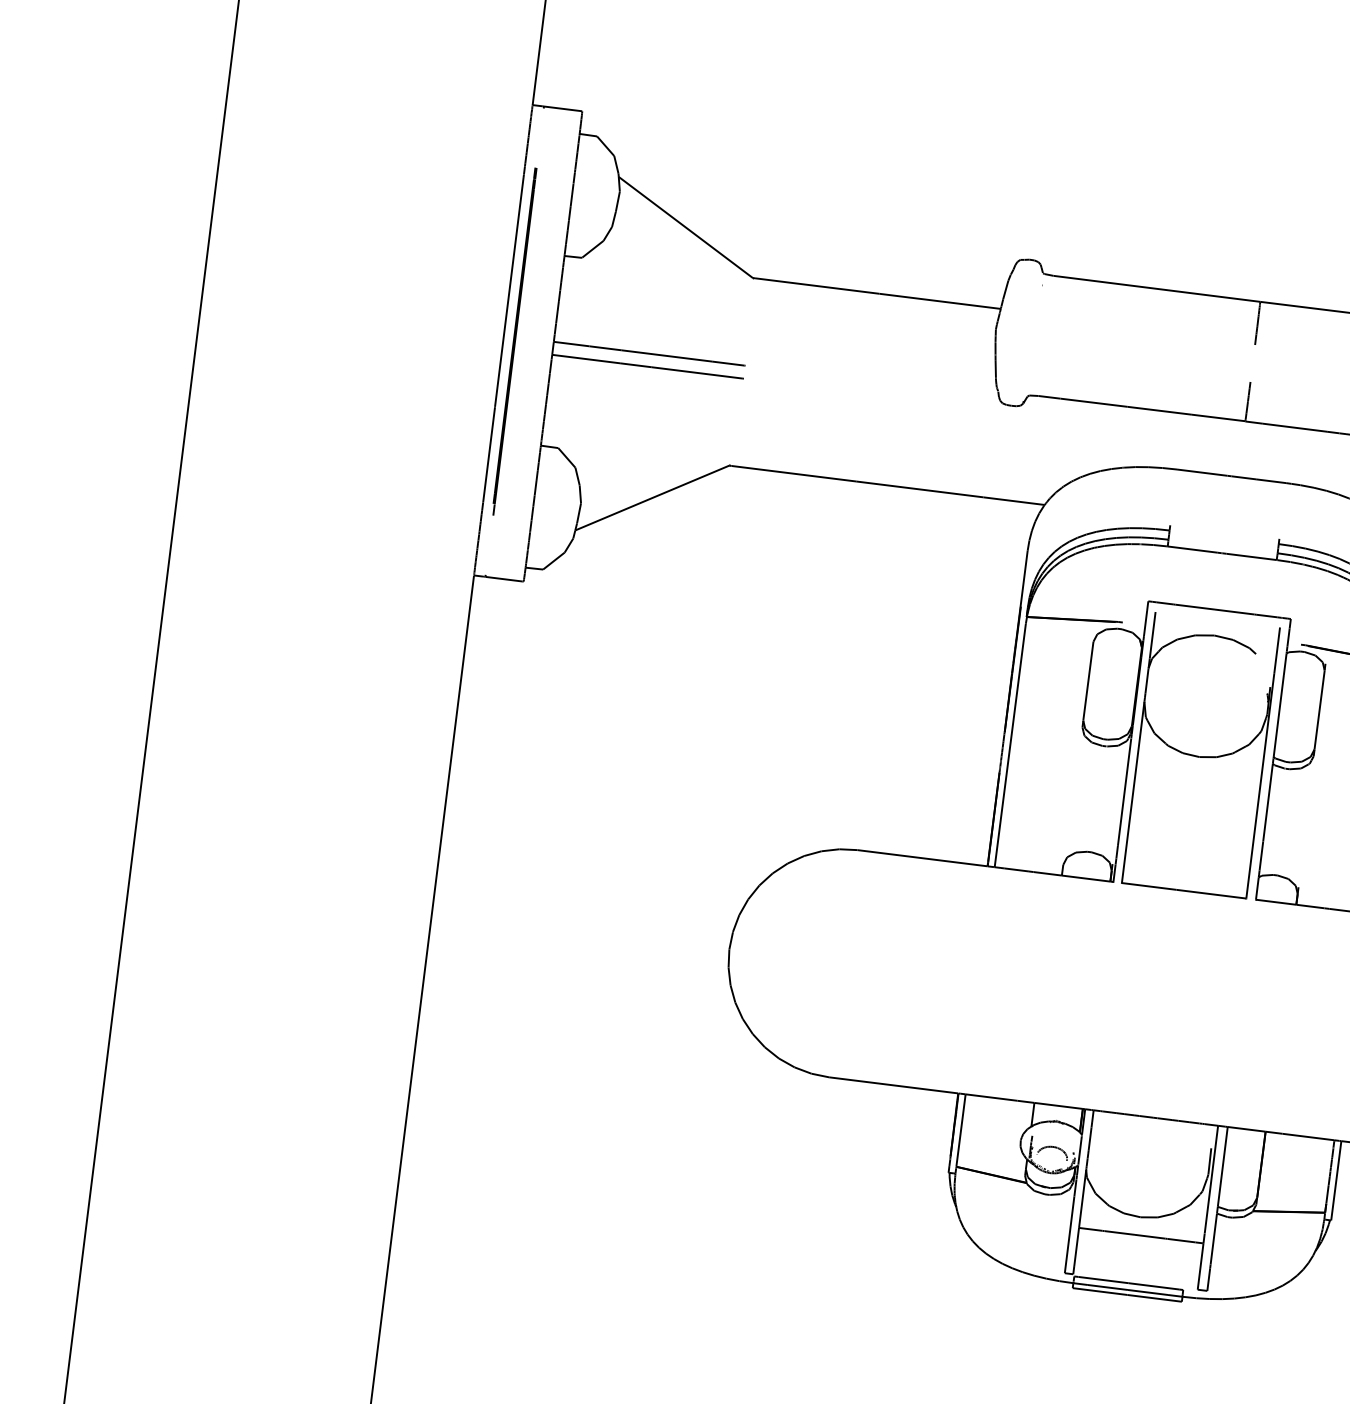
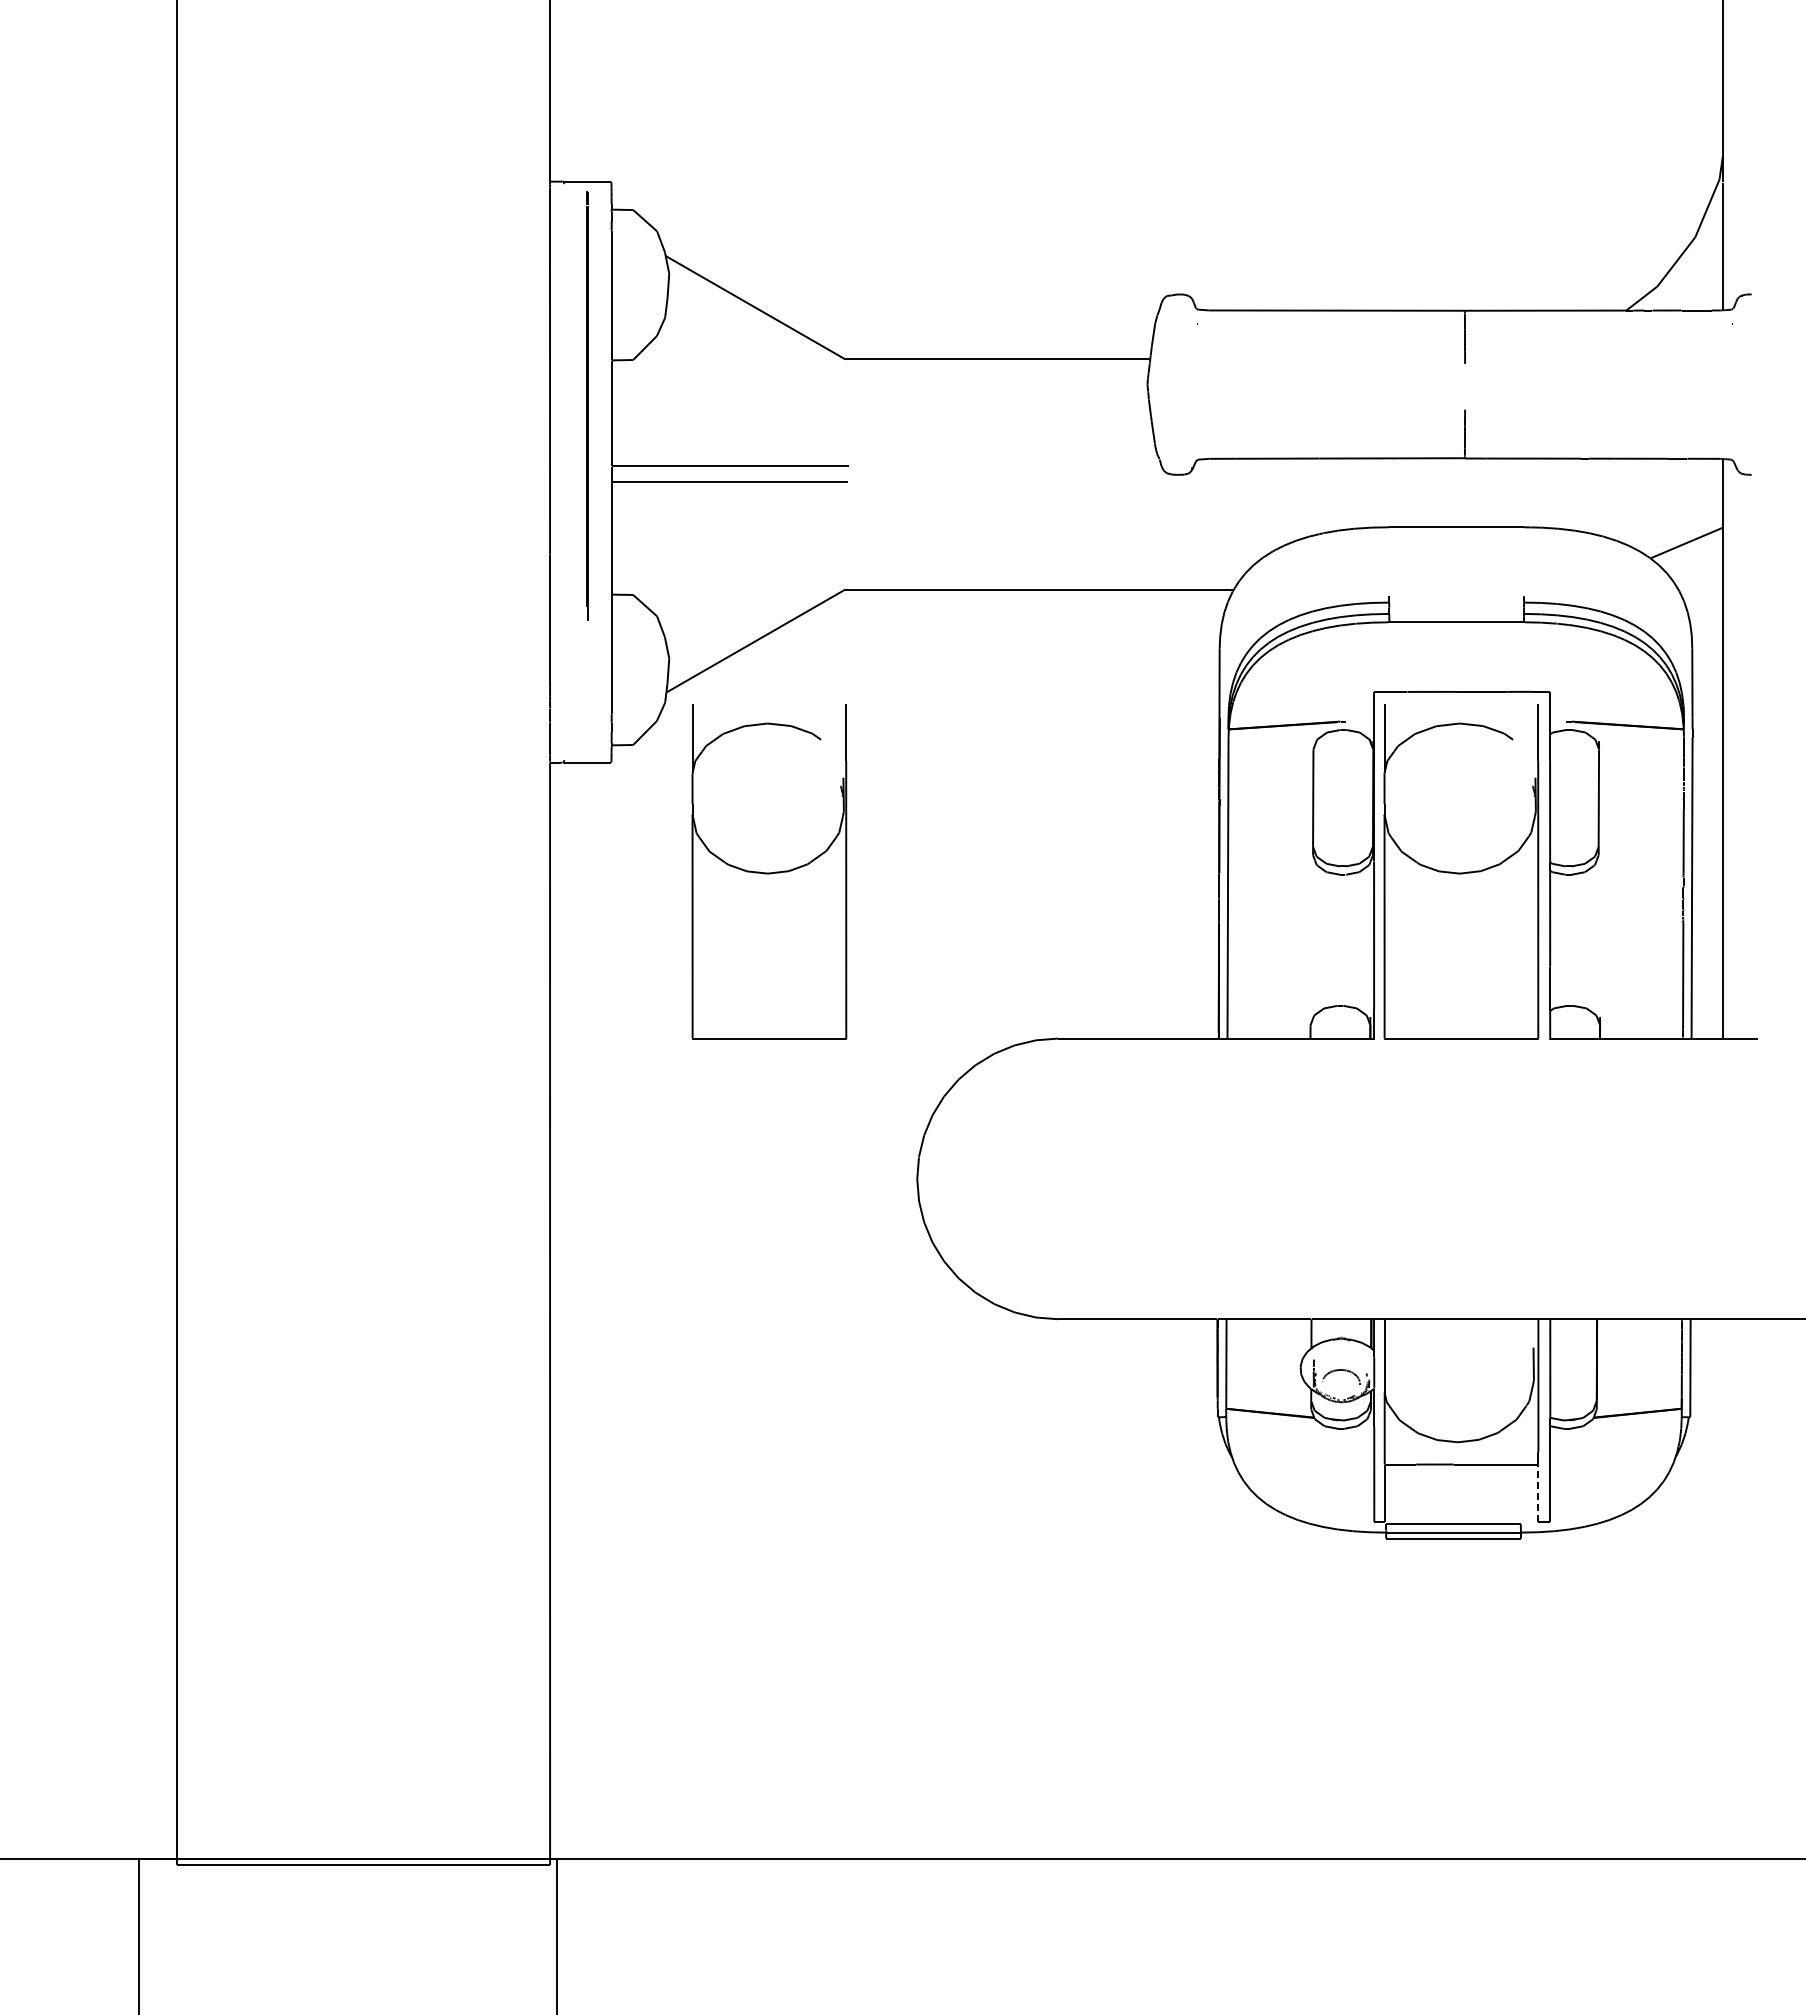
line: (514, 341) -> (587, 405), moved
part: (640, 685) -> (769, 871), added
line: (1200, 1266) -> (1538, 1493), solid -> dashed

